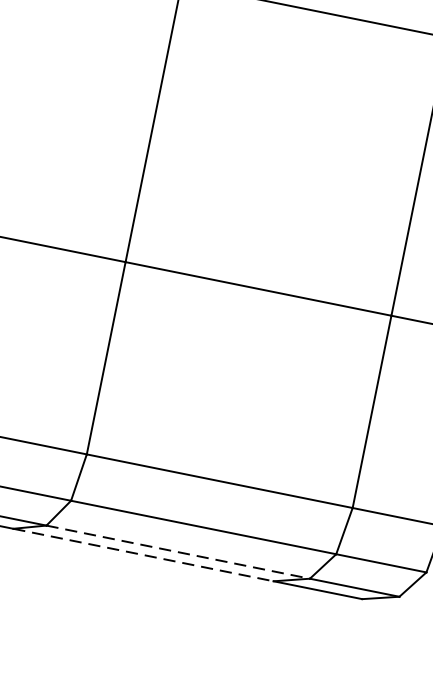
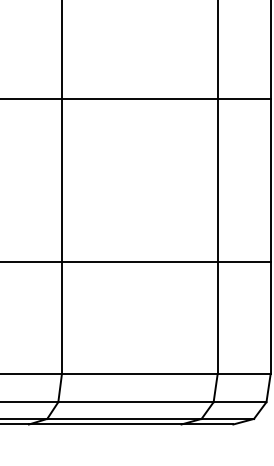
line: (178, 551) -> (124, 418), dashed -> solid
line: (143, 555) -> (105, 424), dashed -> solid

